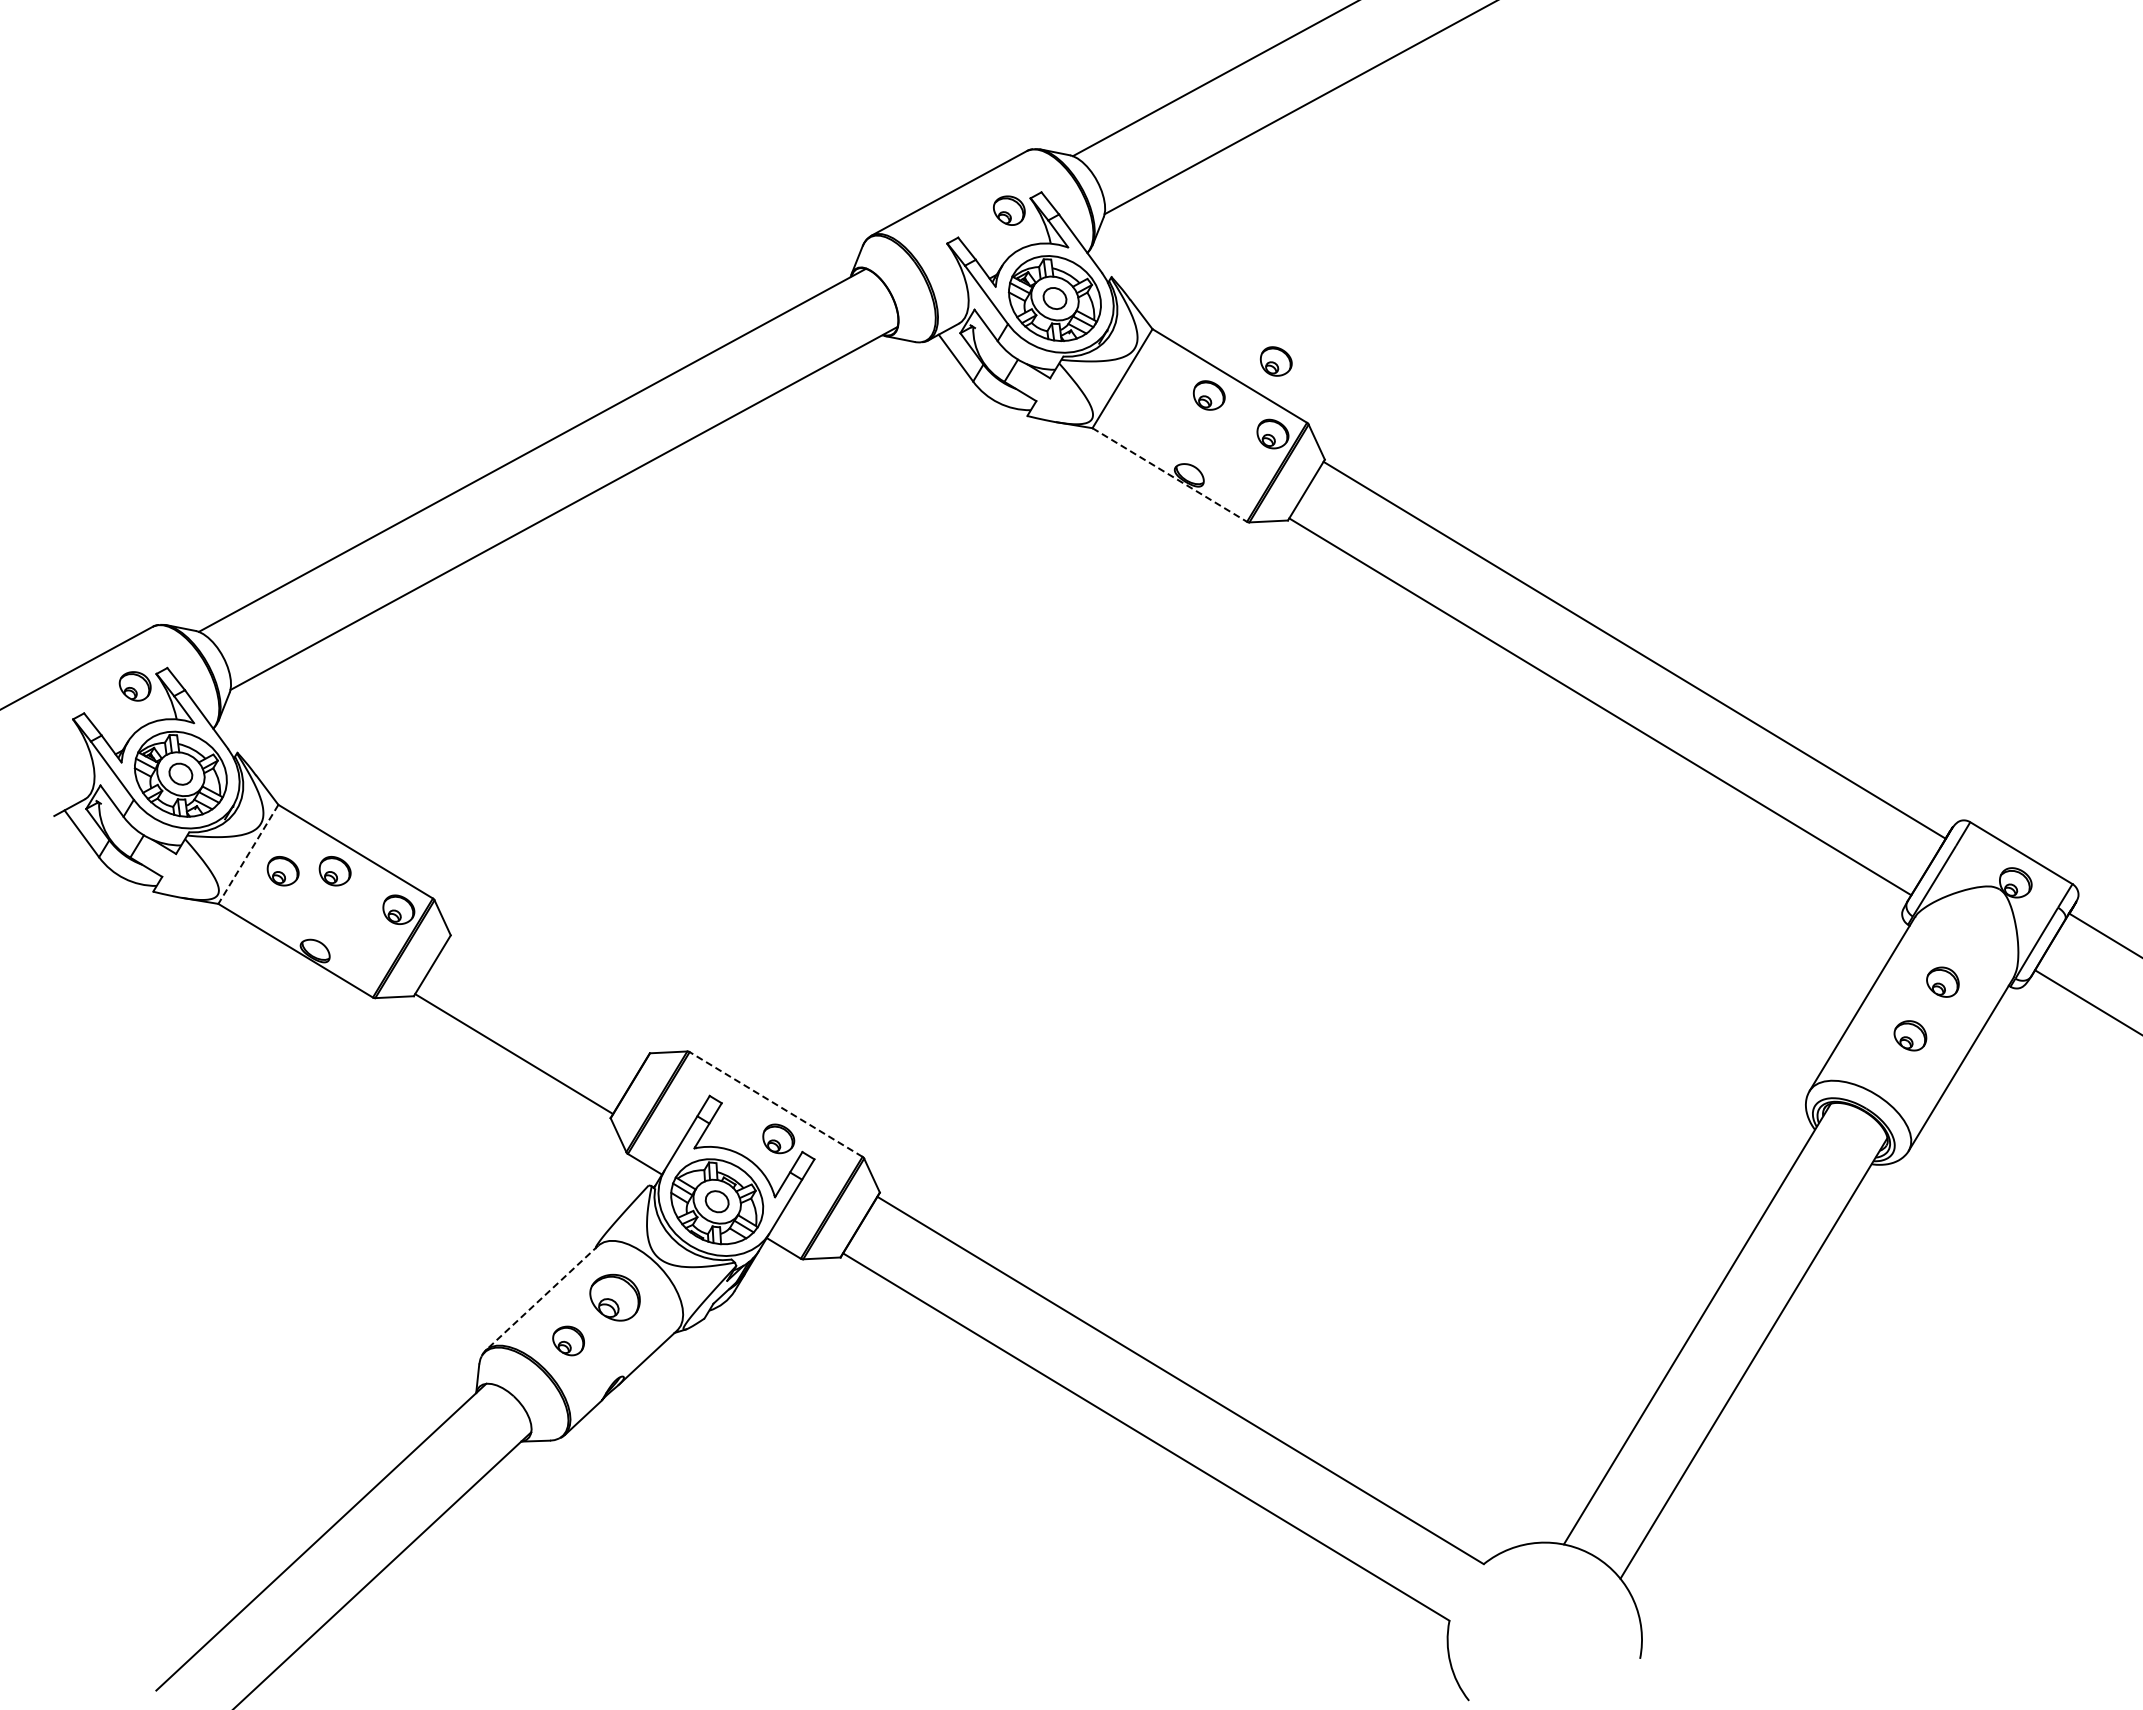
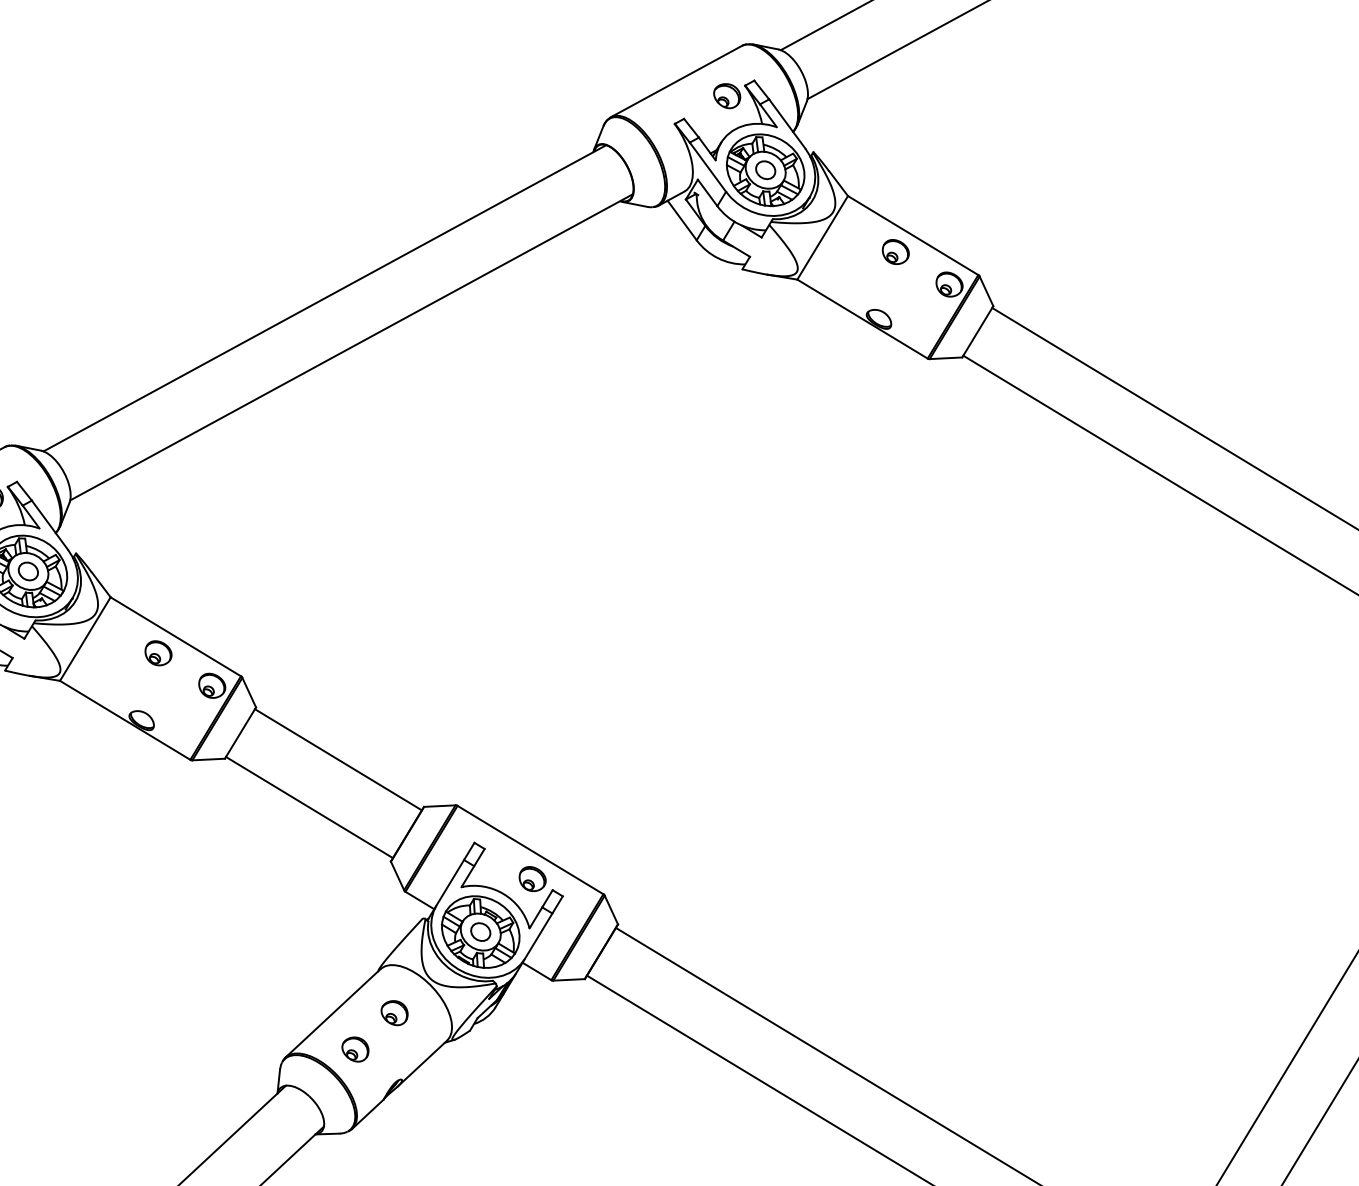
part: (1275, 361) -> (951, 223), removed
line: (1170, 475) -> (863, 319), dashed -> solid
line: (248, 854) -> (85, 639), dashed -> solid
part: (282, 871) -> (114, 653), removed
line: (548, 997) -> (338, 759), added
line: (775, 1104) -> (529, 850), dashed -> solid
line: (542, 1297) -> (333, 1012), dashed -> solid
part: (614, 1297) -> (394, 1012), size x0.62

